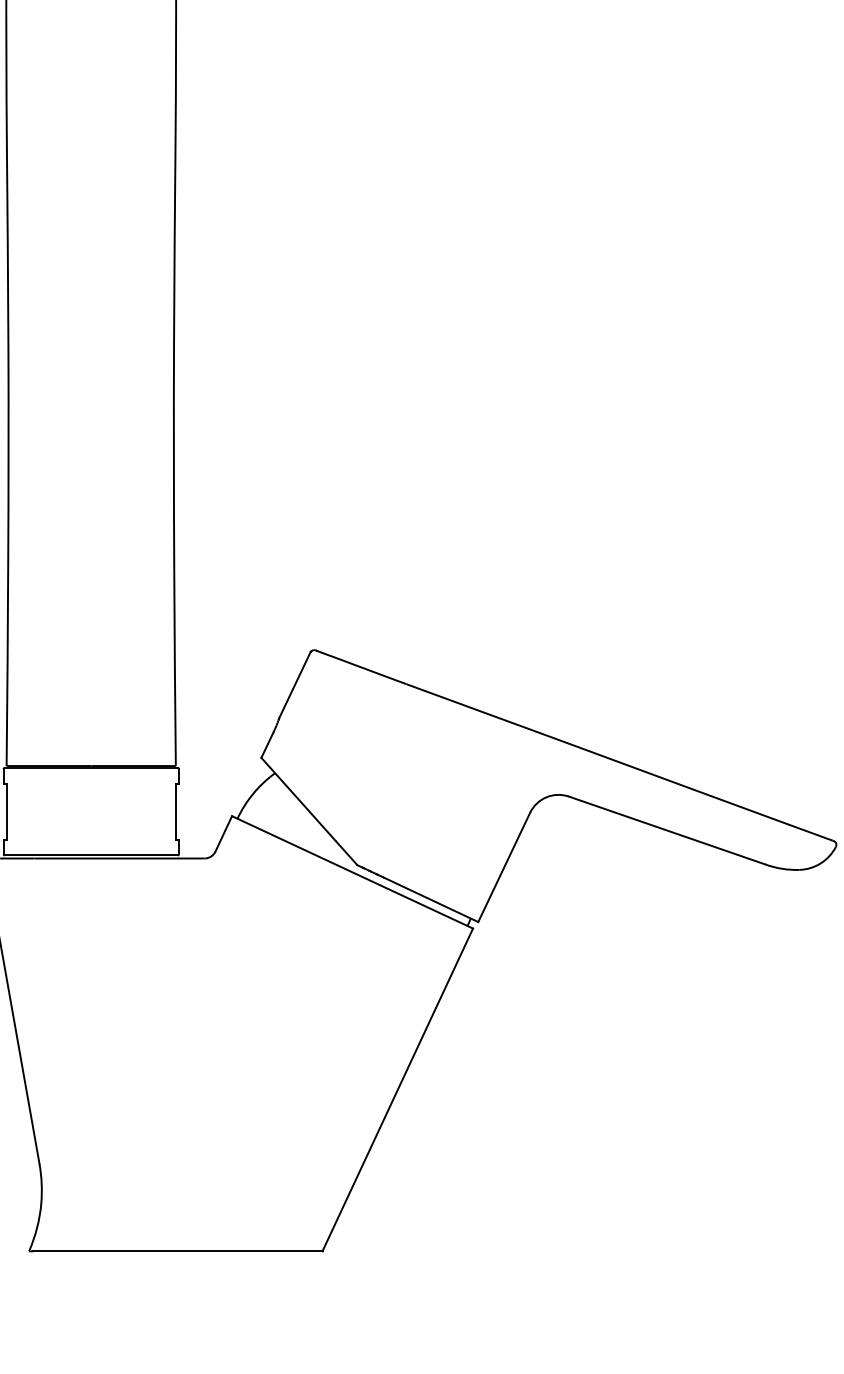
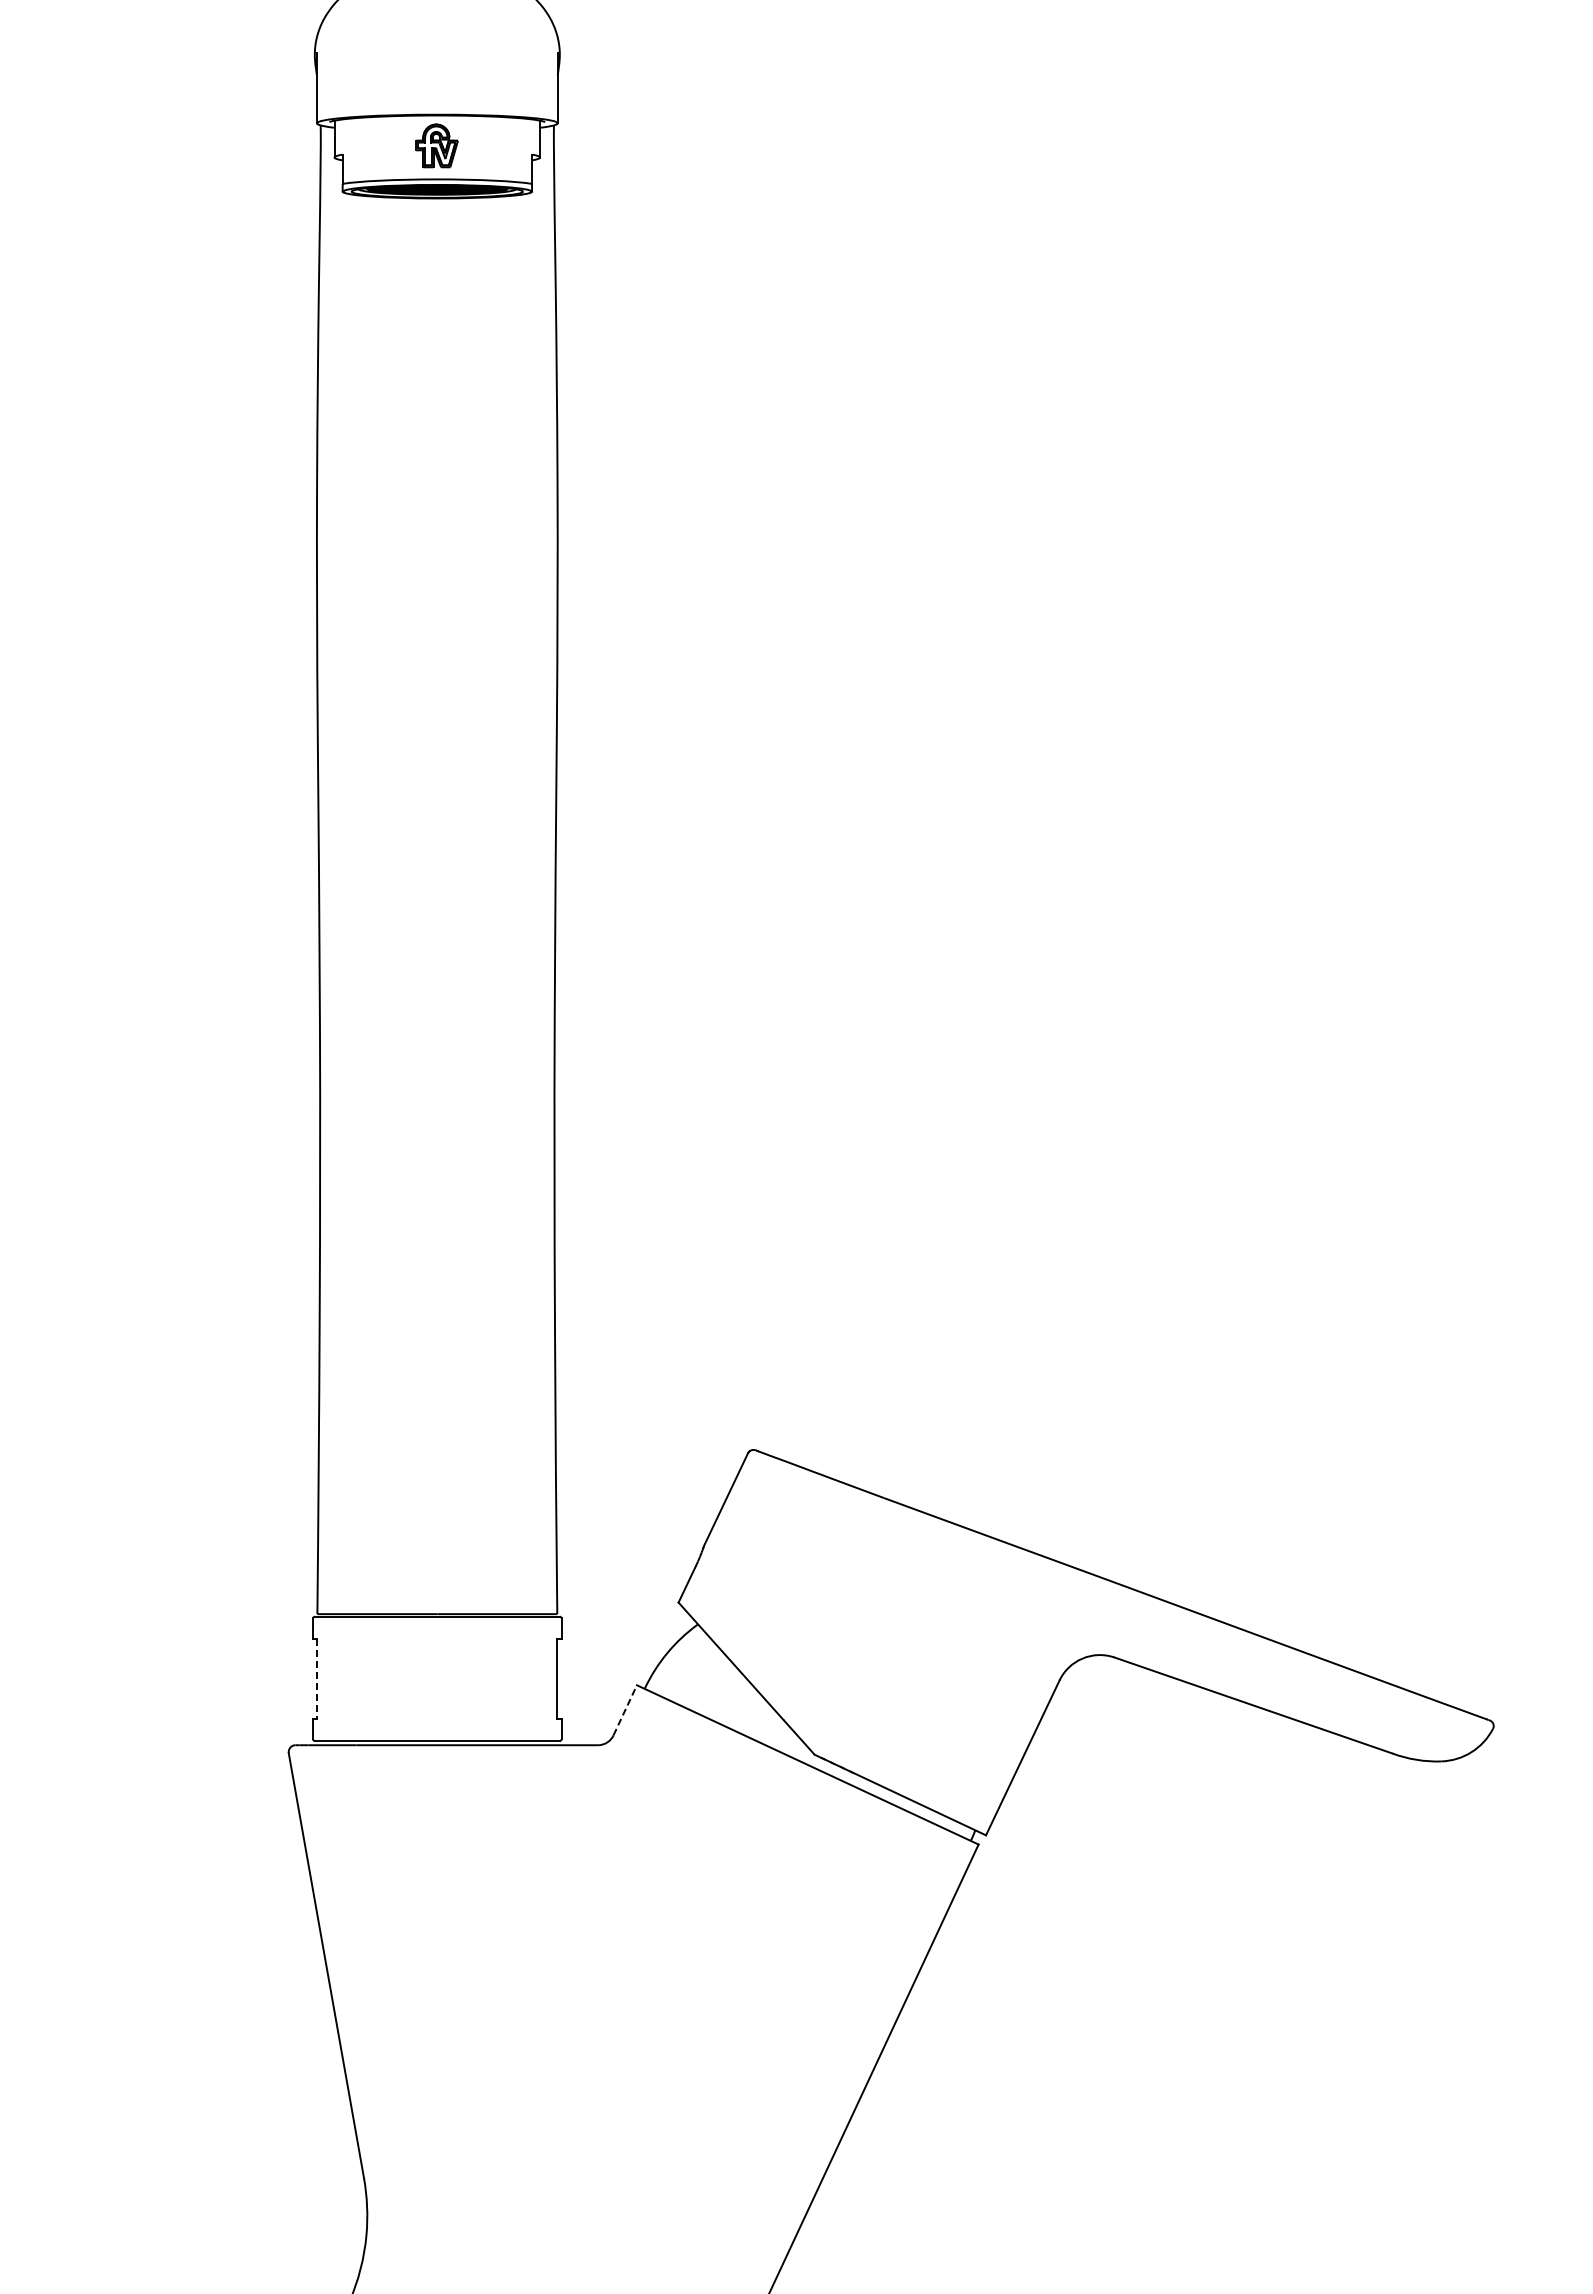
line: (6, 811) -> (317, 1678), solid -> dashed
line: (223, 833) -> (625, 1710), solid -> dashed

